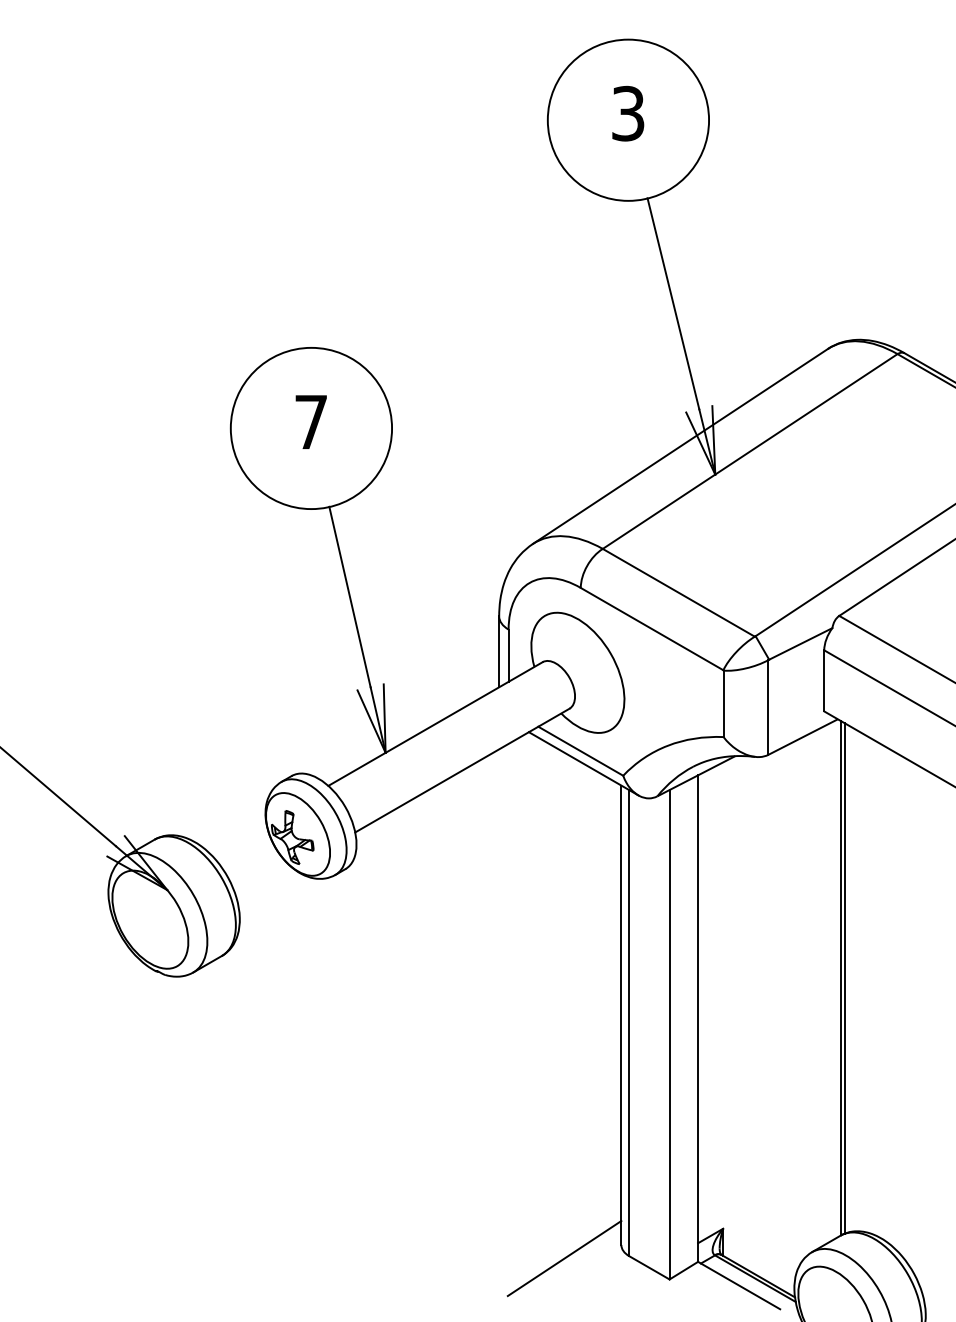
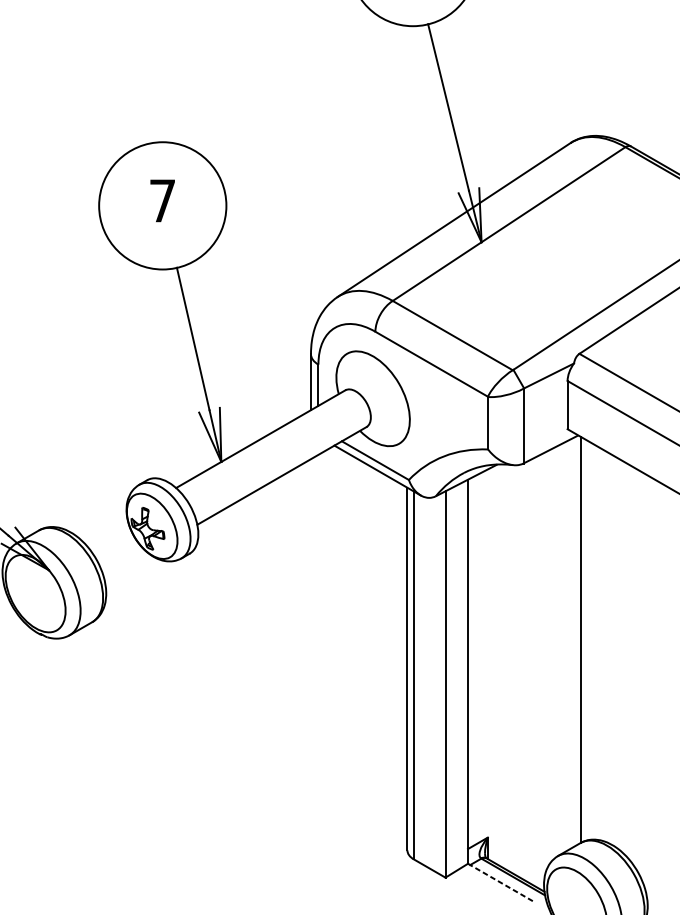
line: (844, 978) -> (583, 640), removed
line: (564, 1258) -> (362, 861), removed
line: (738, 1285) -> (499, 882), solid -> dashed

